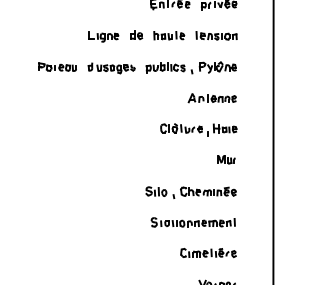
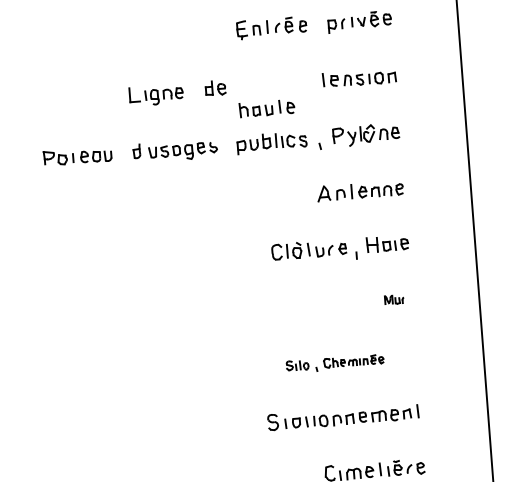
part: (169, 35) -> (267, 108), moved
part: (226, 159) -> (394, 299), size x0.6
part: (190, 192) -> (334, 363), size x0.6

